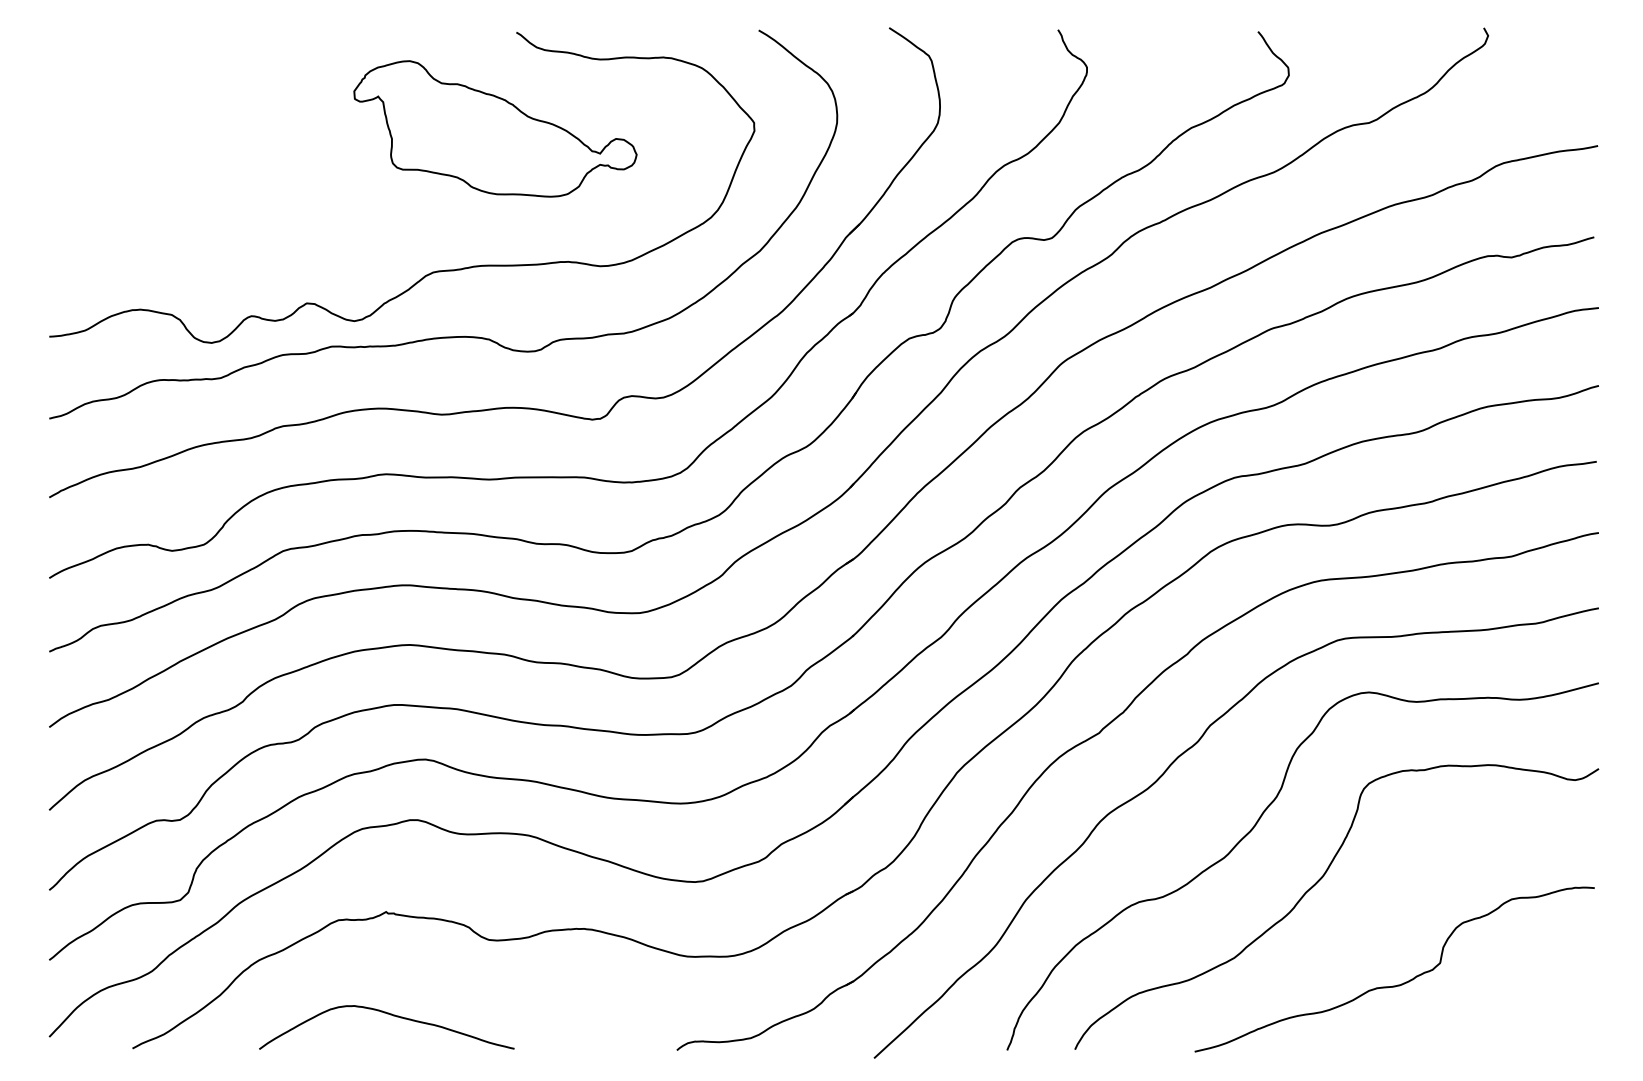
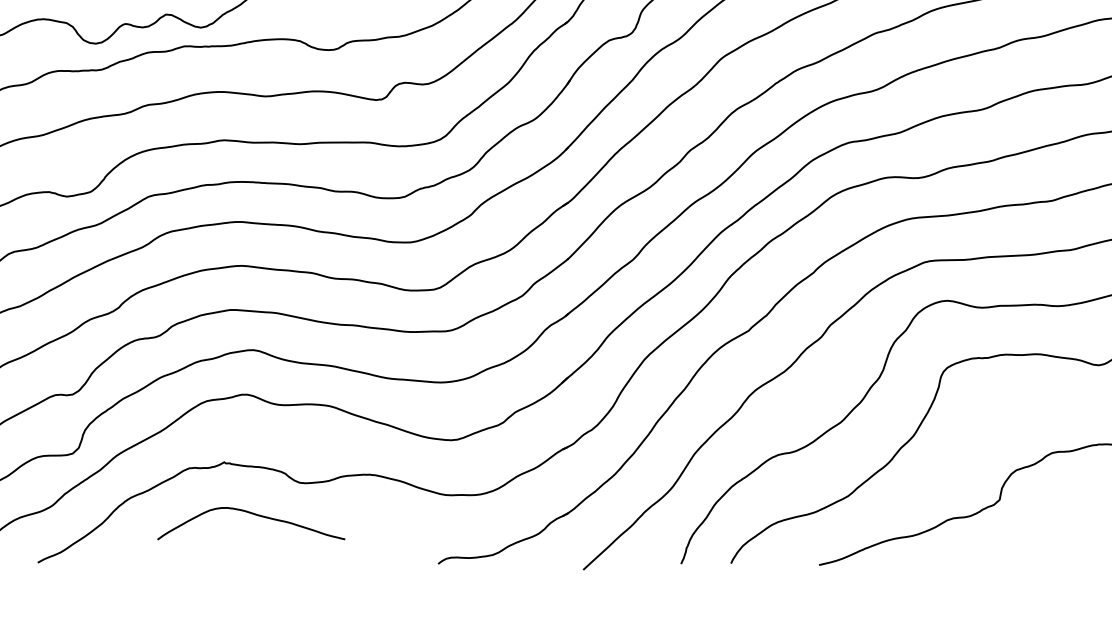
curve: (390, 1015) -> (254, 514), moved

